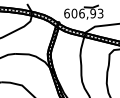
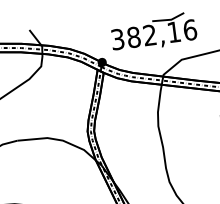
text: (83, 13) -> (153, 34), 606,93 -> 382,16

